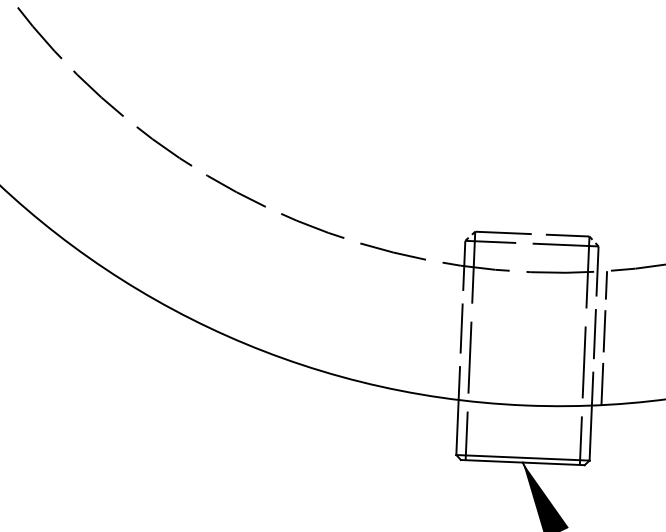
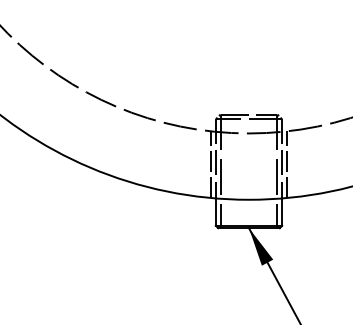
line: (452, 331) -> (211, 164), added

